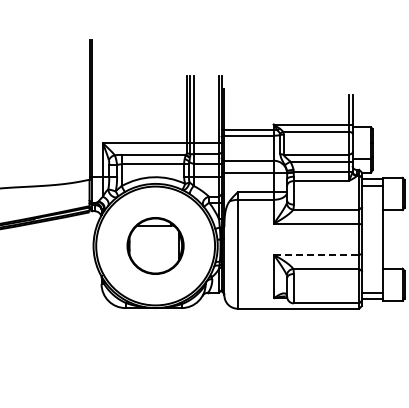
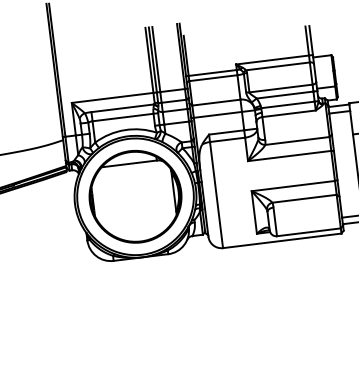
part: (155, 245) -> (135, 196), size x1.67
line: (316, 254) -> (293, 185), dashed -> solid

